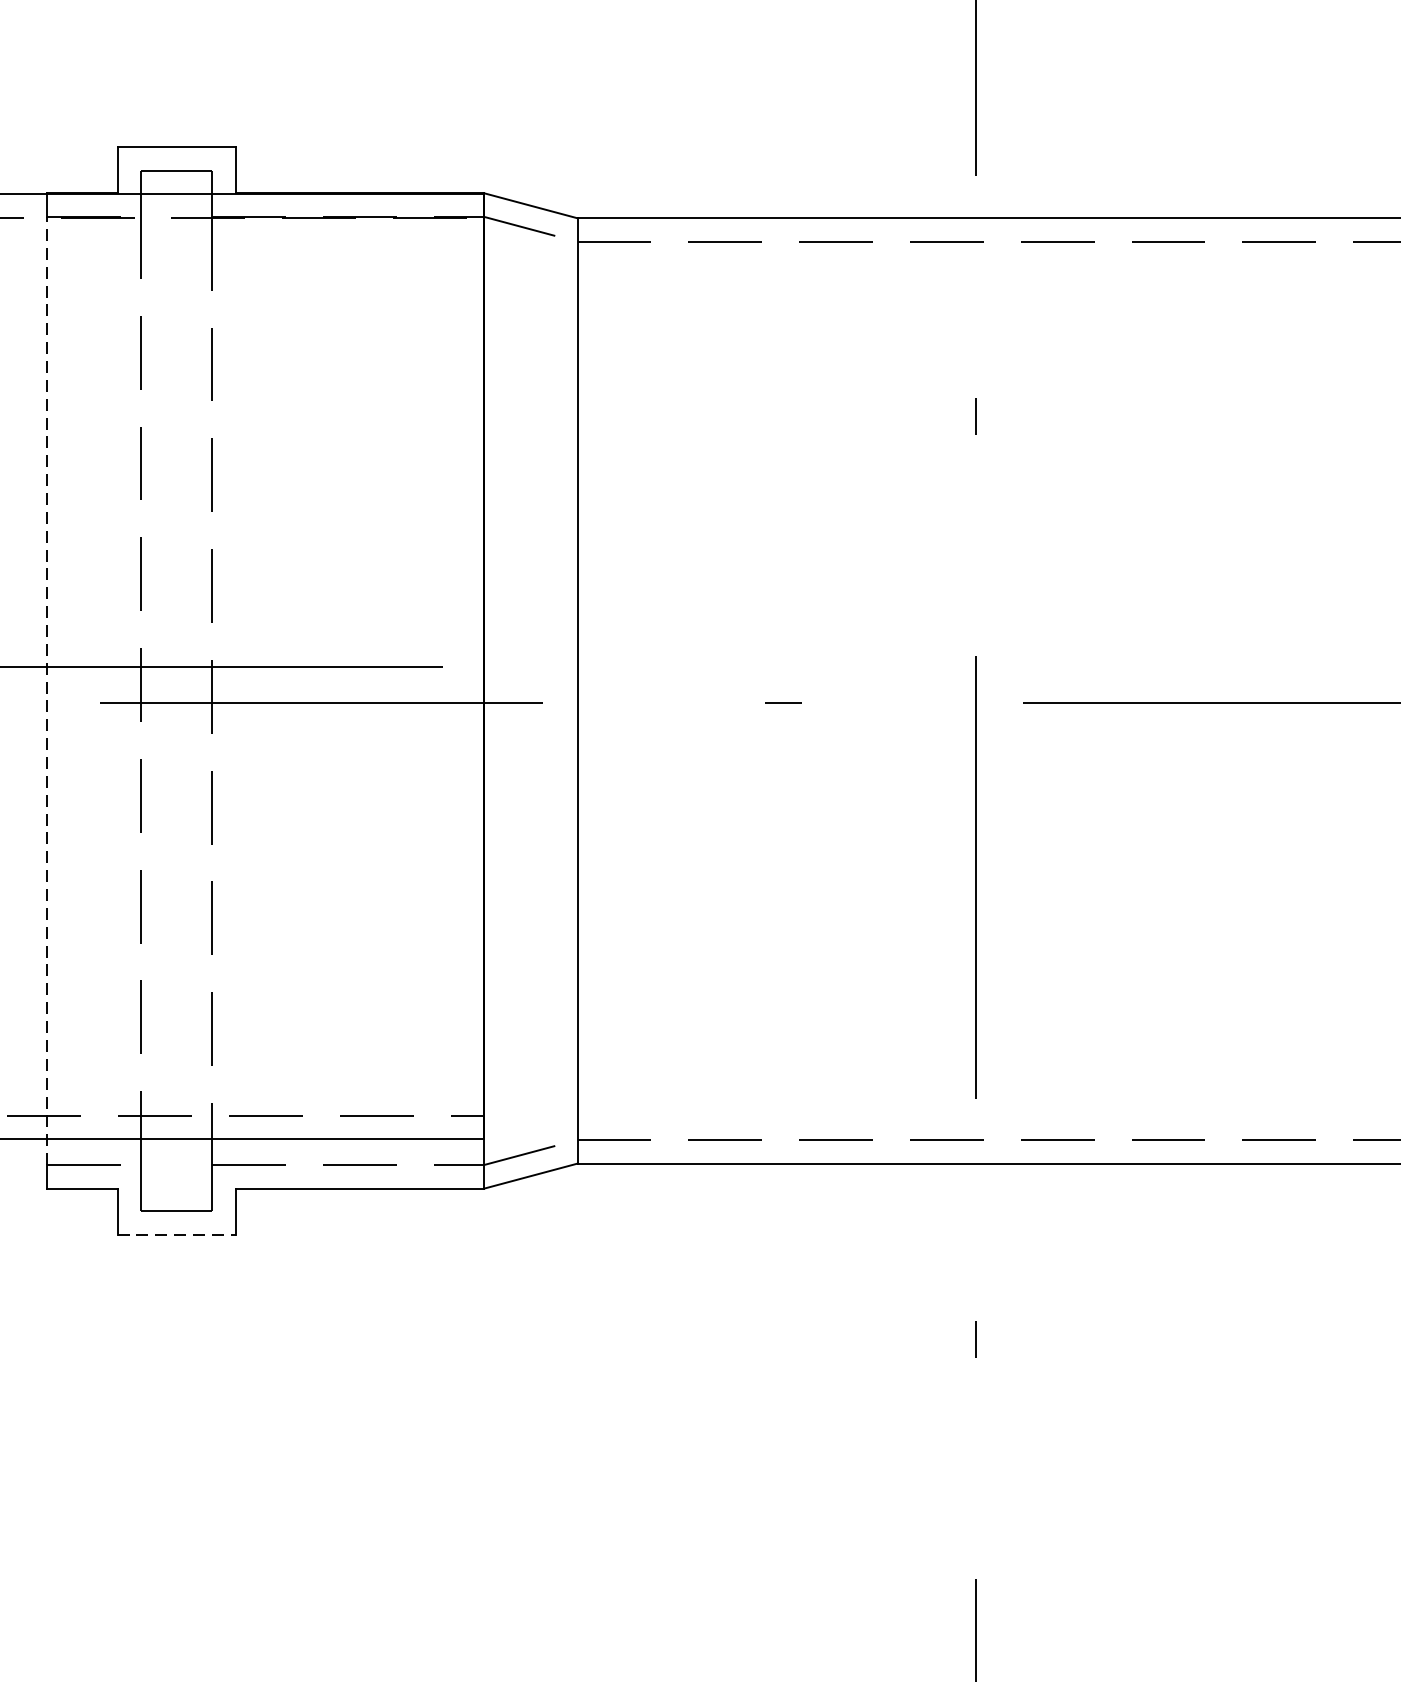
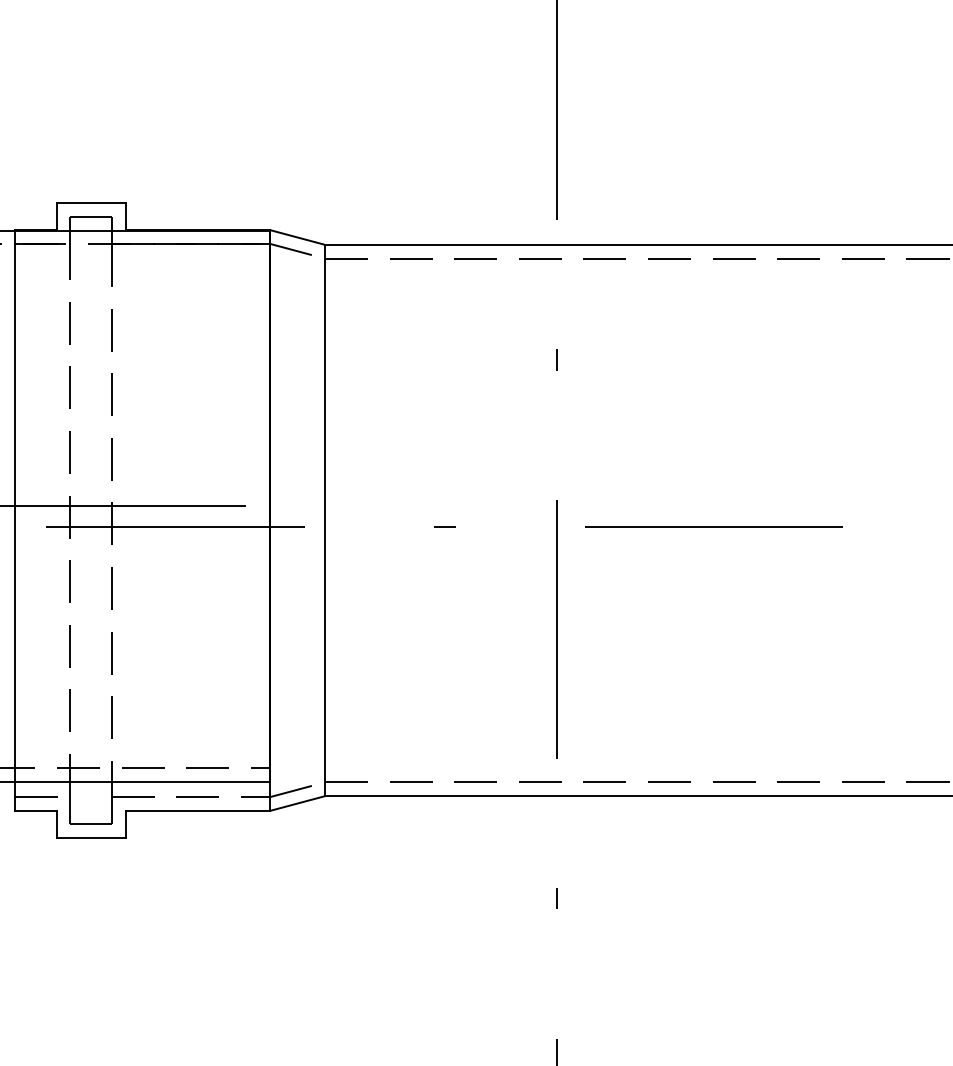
line: (47, 690) -> (15, 520), dashed -> solid
line: (177, 1234) -> (91, 837), dashed -> solid

